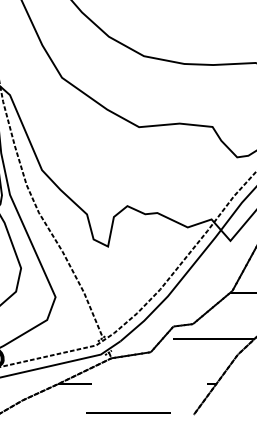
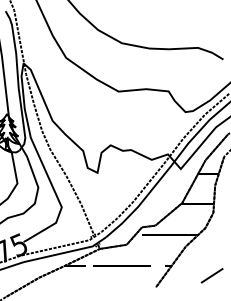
line: (127, 411) -> (121, 265), moved

